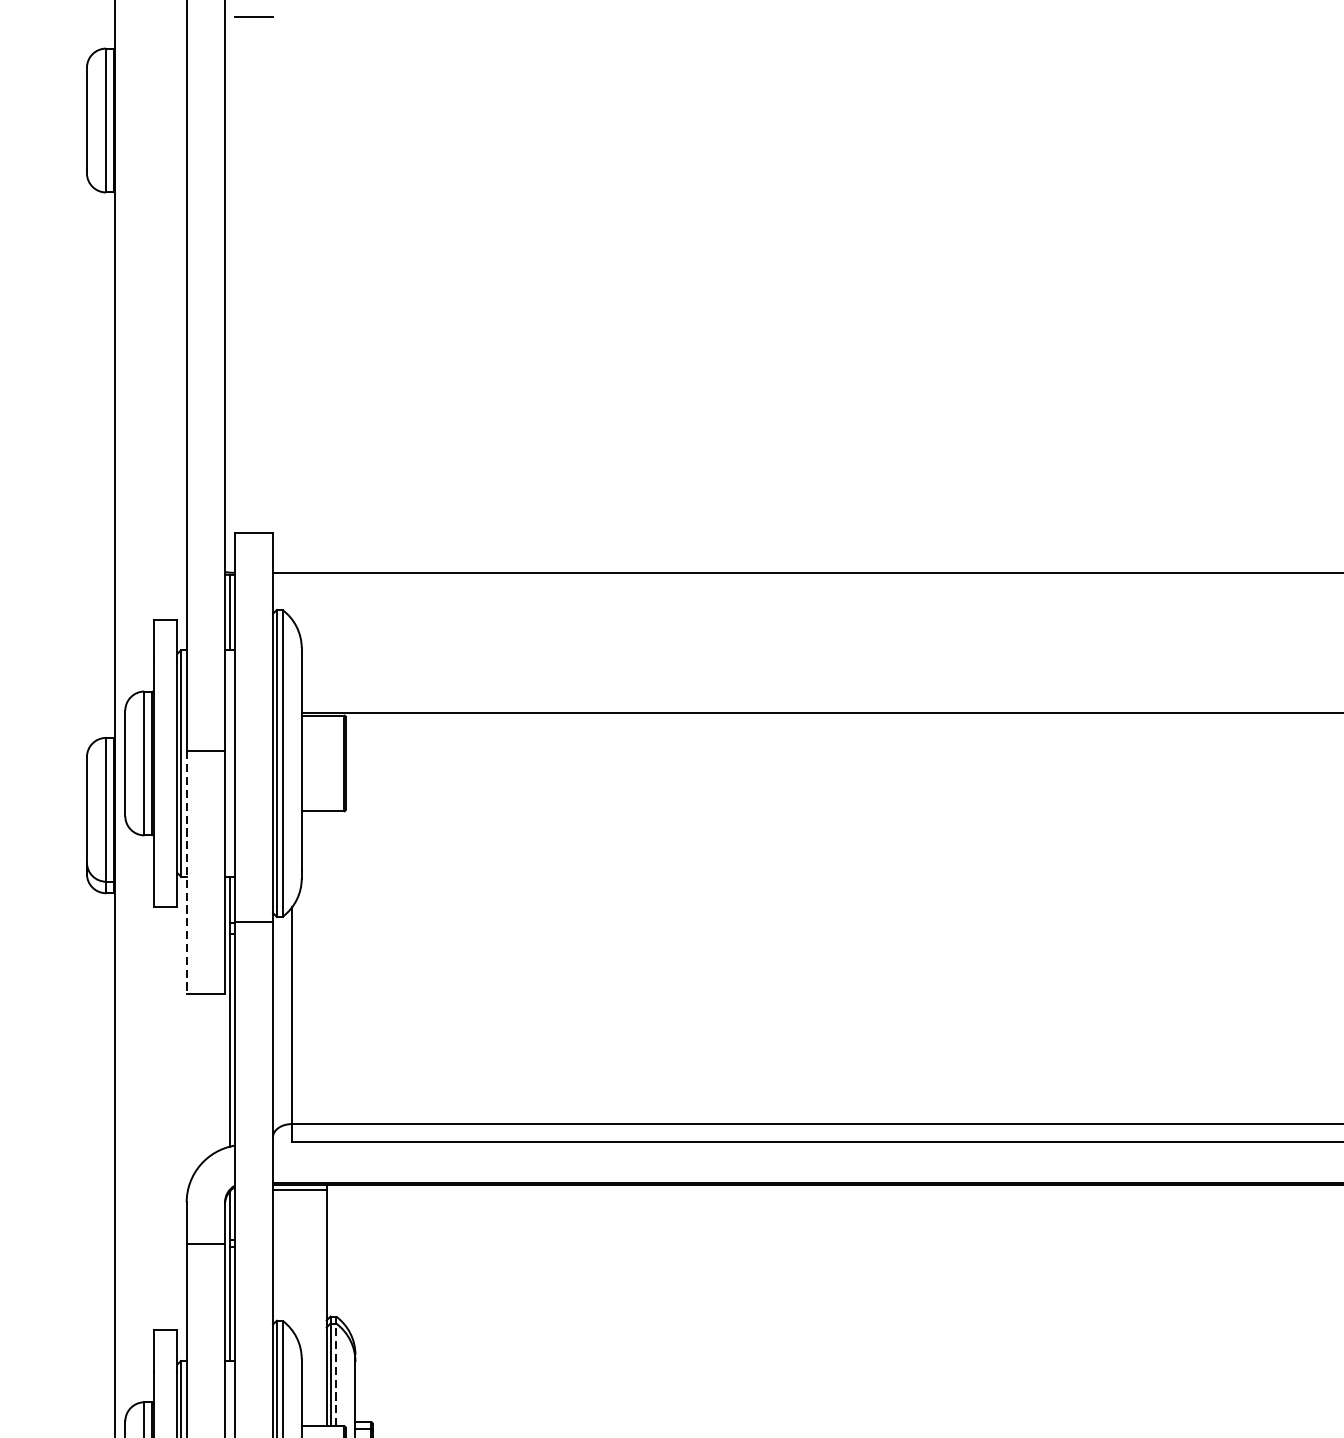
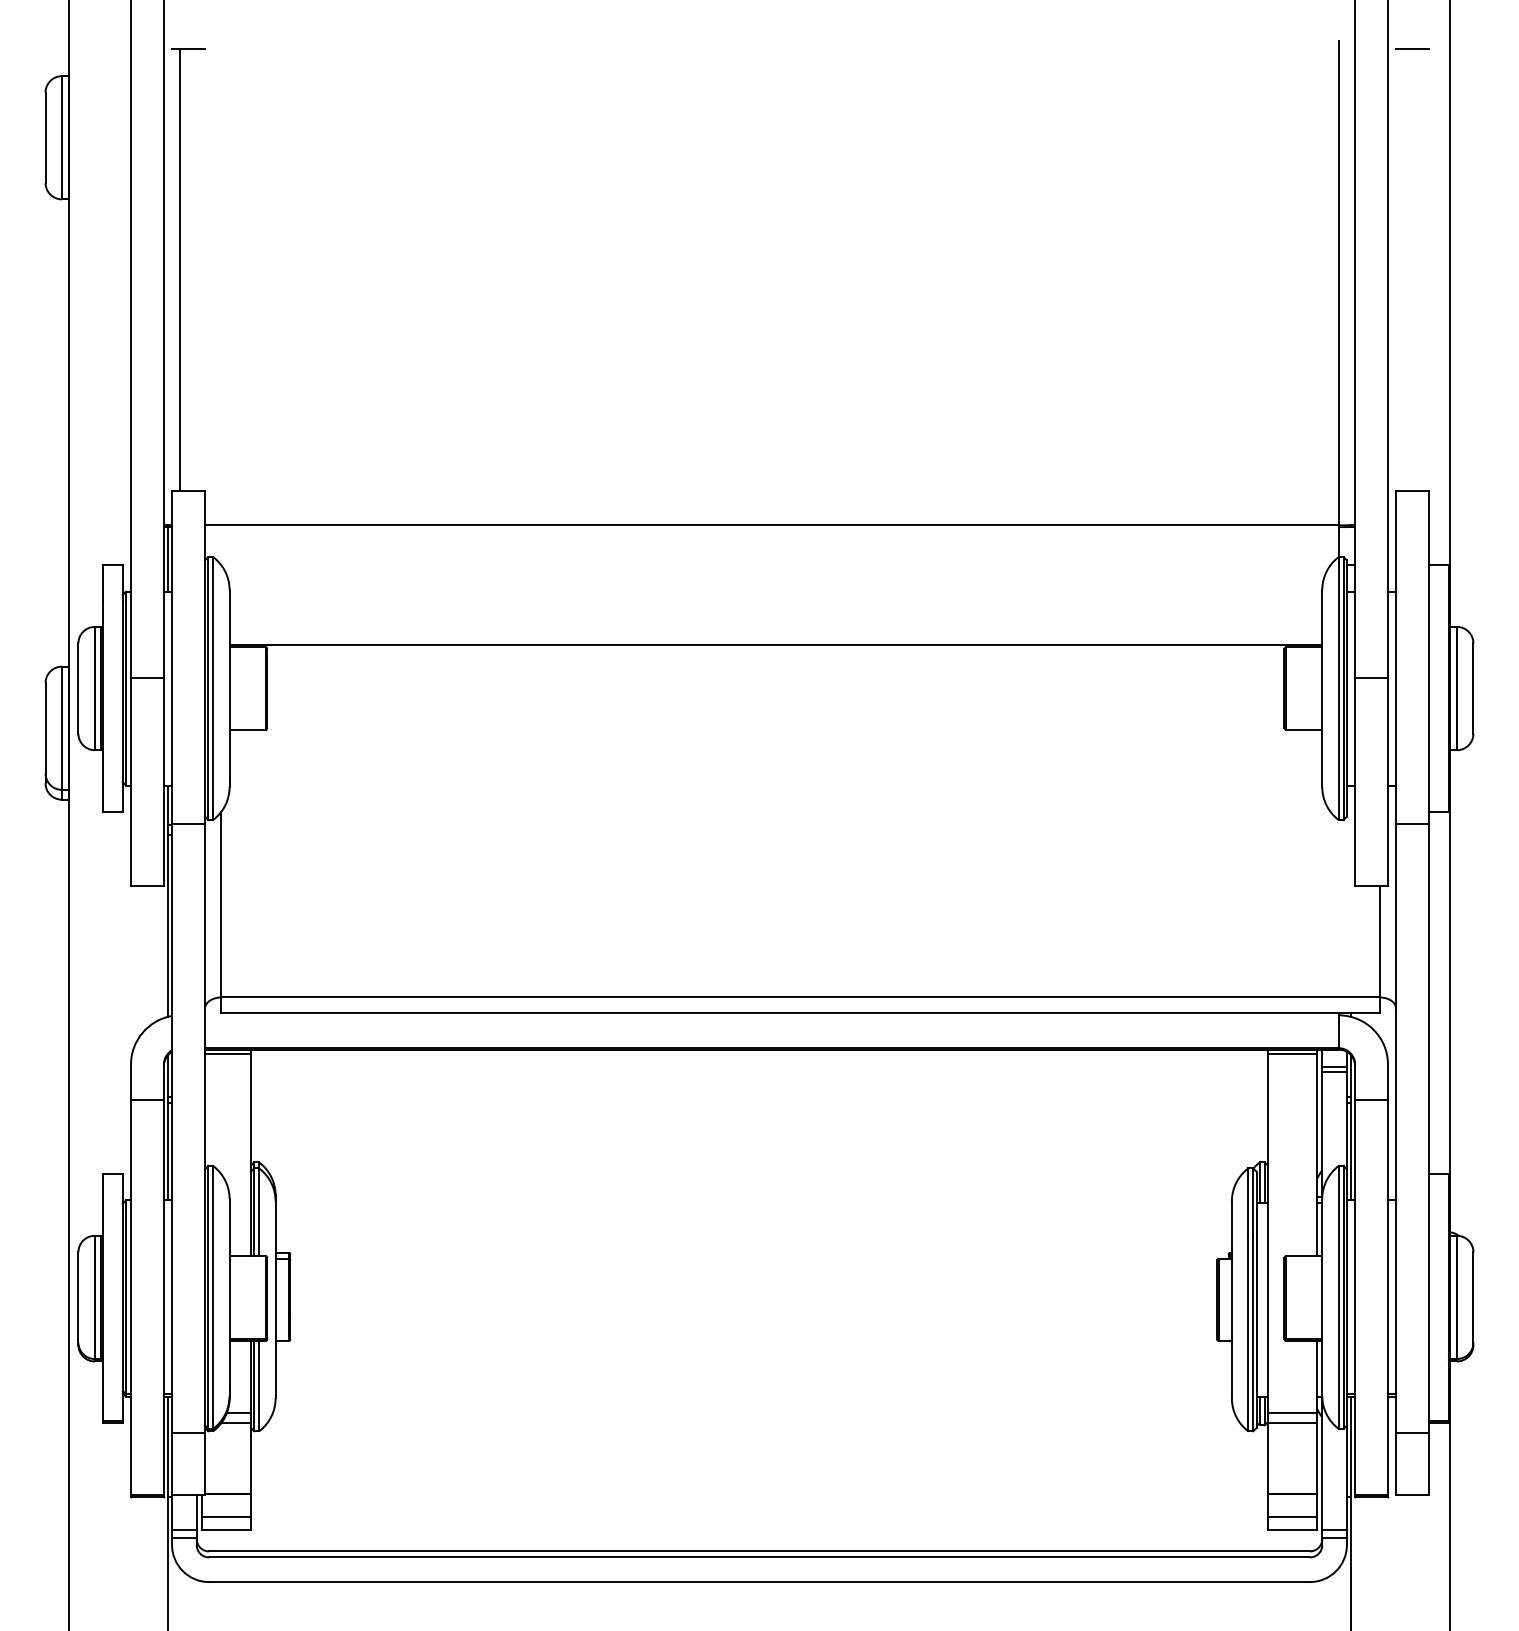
line: (244, 274) -> (180, 269), added
line: (187, 871) -> (131, 781), dashed -> solid
line: (336, 1375) -> (259, 1212), dashed -> solid

